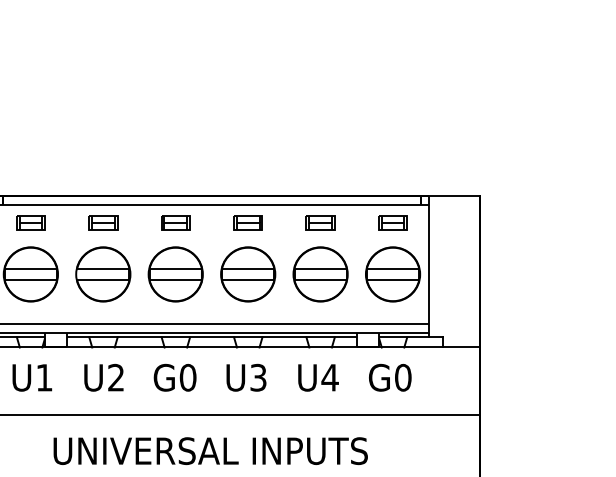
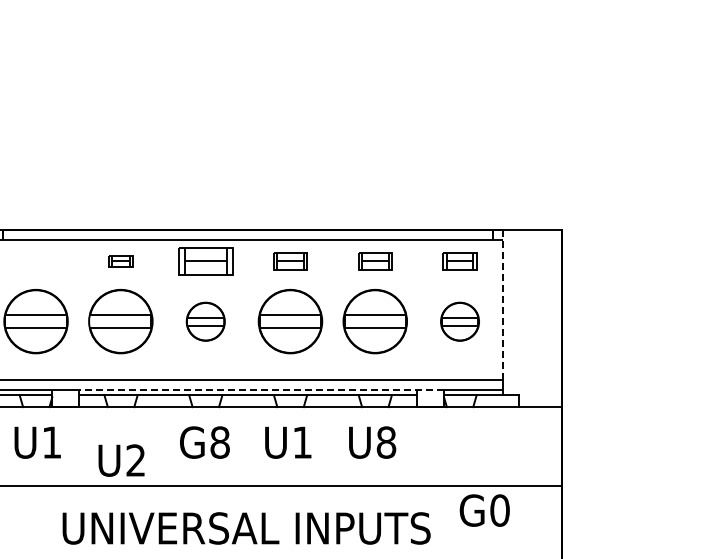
part: (30, 223) -> (35, 261), removed
part: (103, 223) -> (120, 261), size x0.7
part: (175, 223) -> (205, 261), size x1.6
line: (429, 259) -> (502, 304), solid -> dashed
part: (175, 274) -> (205, 321), size x0.6
part: (392, 274) -> (459, 321), size x0.6
line: (224, 333) -> (262, 390), solid -> dashed
text: (103, 377) -> (121, 460), moved
text: (187, 377) -> (219, 442), G0 -> G8
text: (258, 377) -> (302, 442), U3 -> U1
text: (330, 377) -> (386, 442), U4 -> U8
text: (389, 377) -> (484, 510), moved

